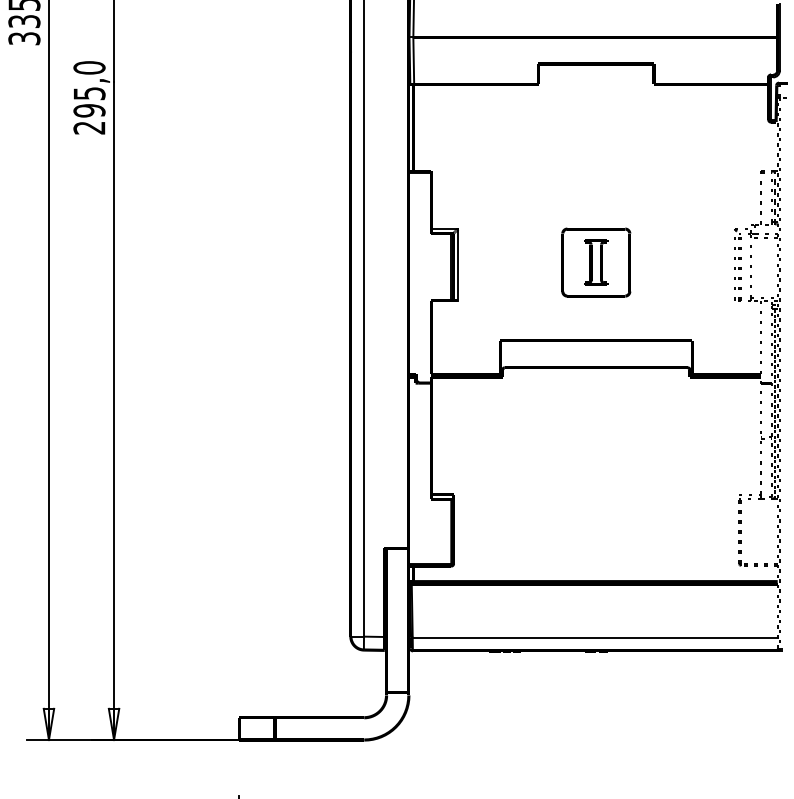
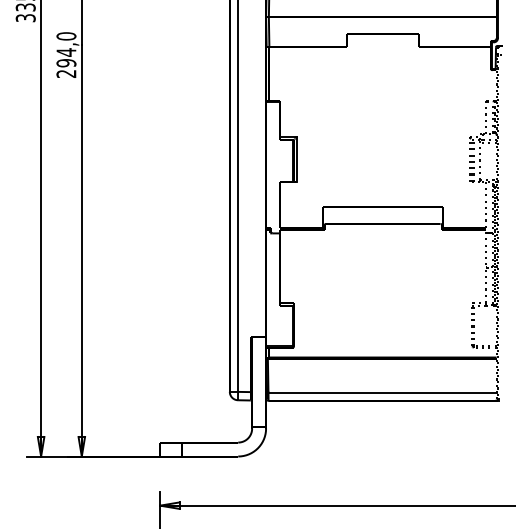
text: (89, 93) -> (66, 52), 295,0 -> 294,0
part: (595, 261) -> (382, 157), removed

